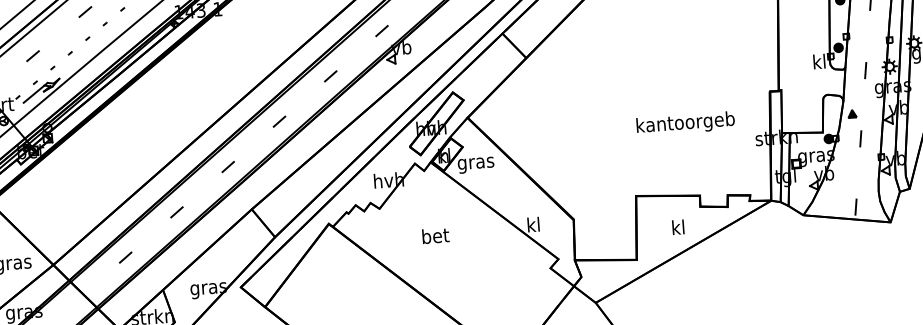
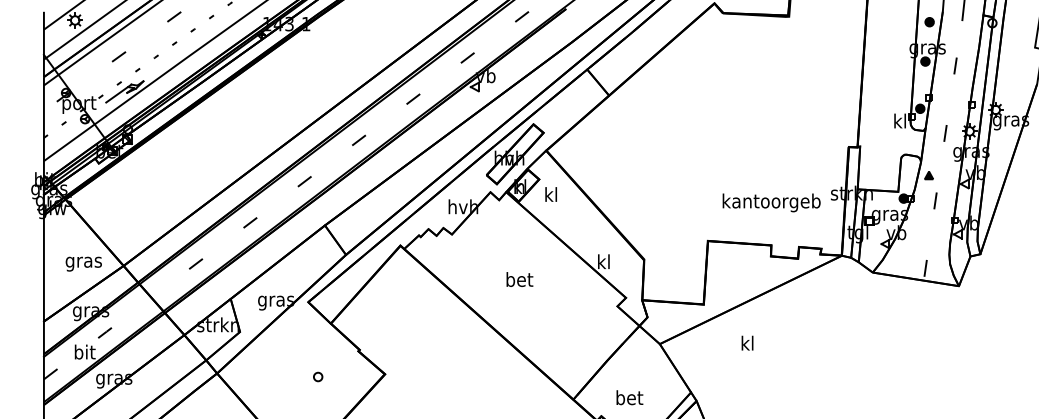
text: (685, 123) -> (771, 202), moved
text: (476, 163) -> (551, 196), gras -> kl
text: (678, 226) -> (747, 342), moved
text: (435, 235) -> (519, 279), moved

